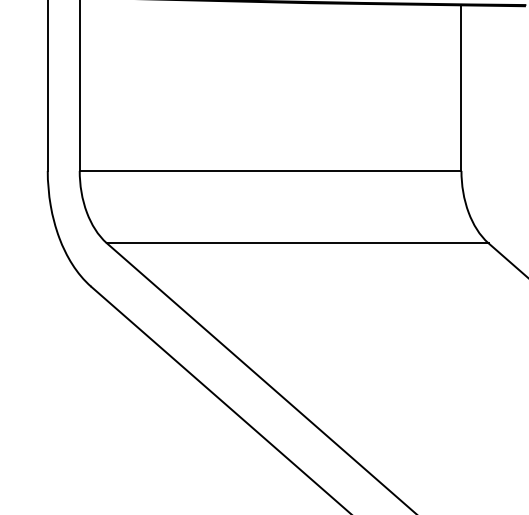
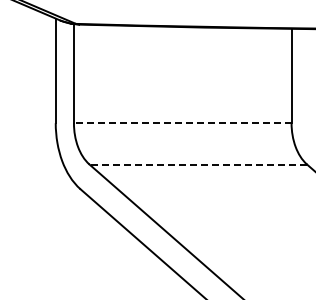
line: (270, 171) -> (182, 123), solid -> dashed
line: (298, 243) -> (198, 164), solid -> dashed

